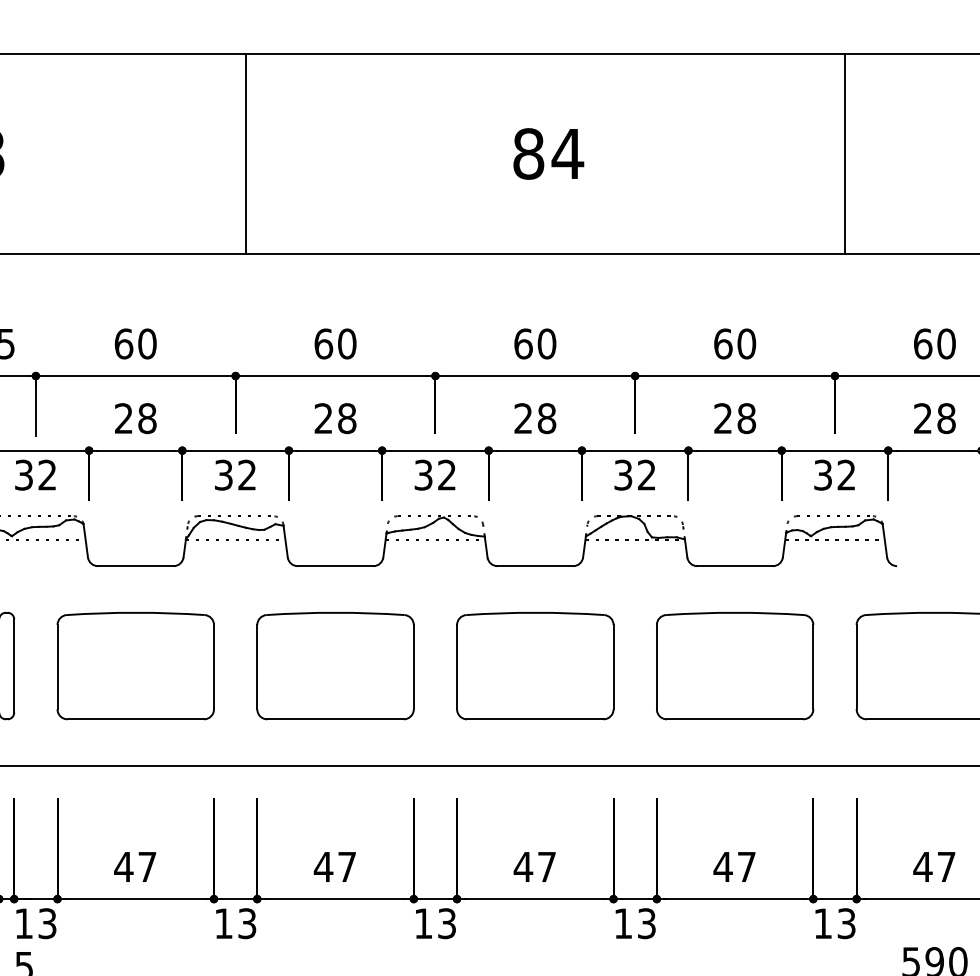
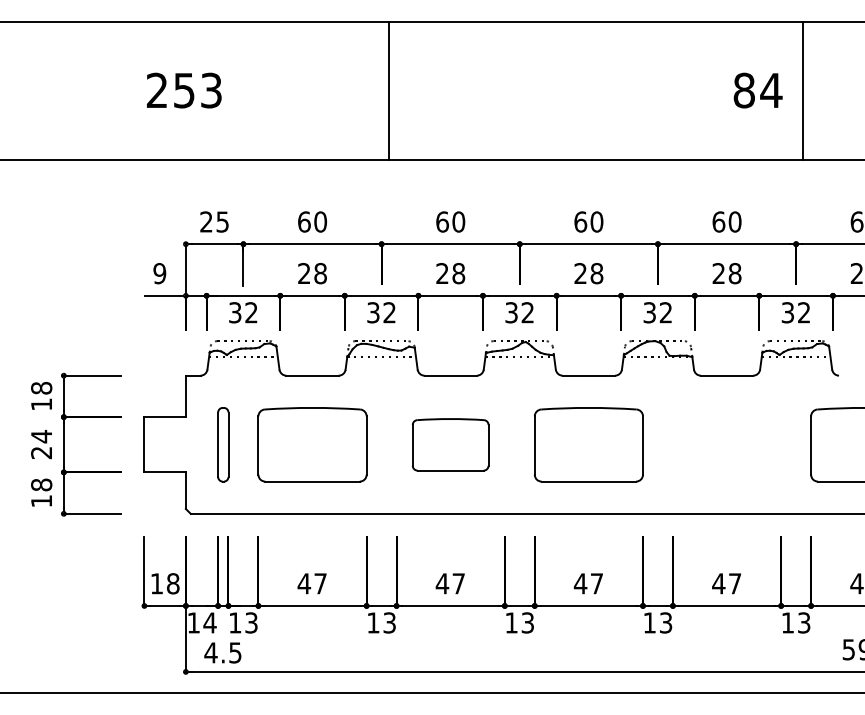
text: (547, 153) -> (757, 90), moved
part: (335, 665) -> (450, 444), size x0.7
part: (734, 665) -> (726, 444), removed

